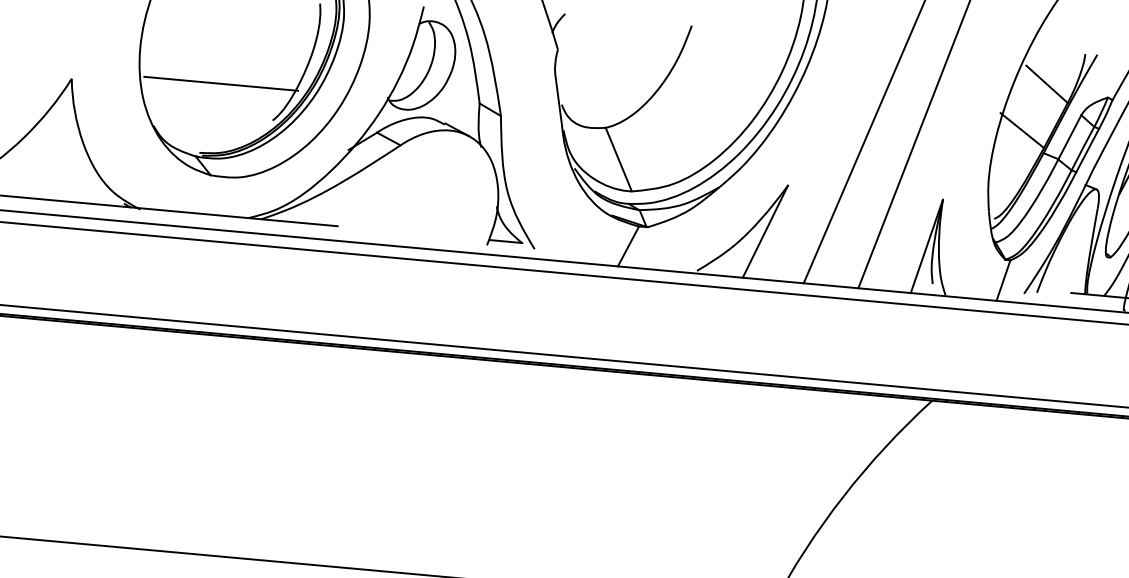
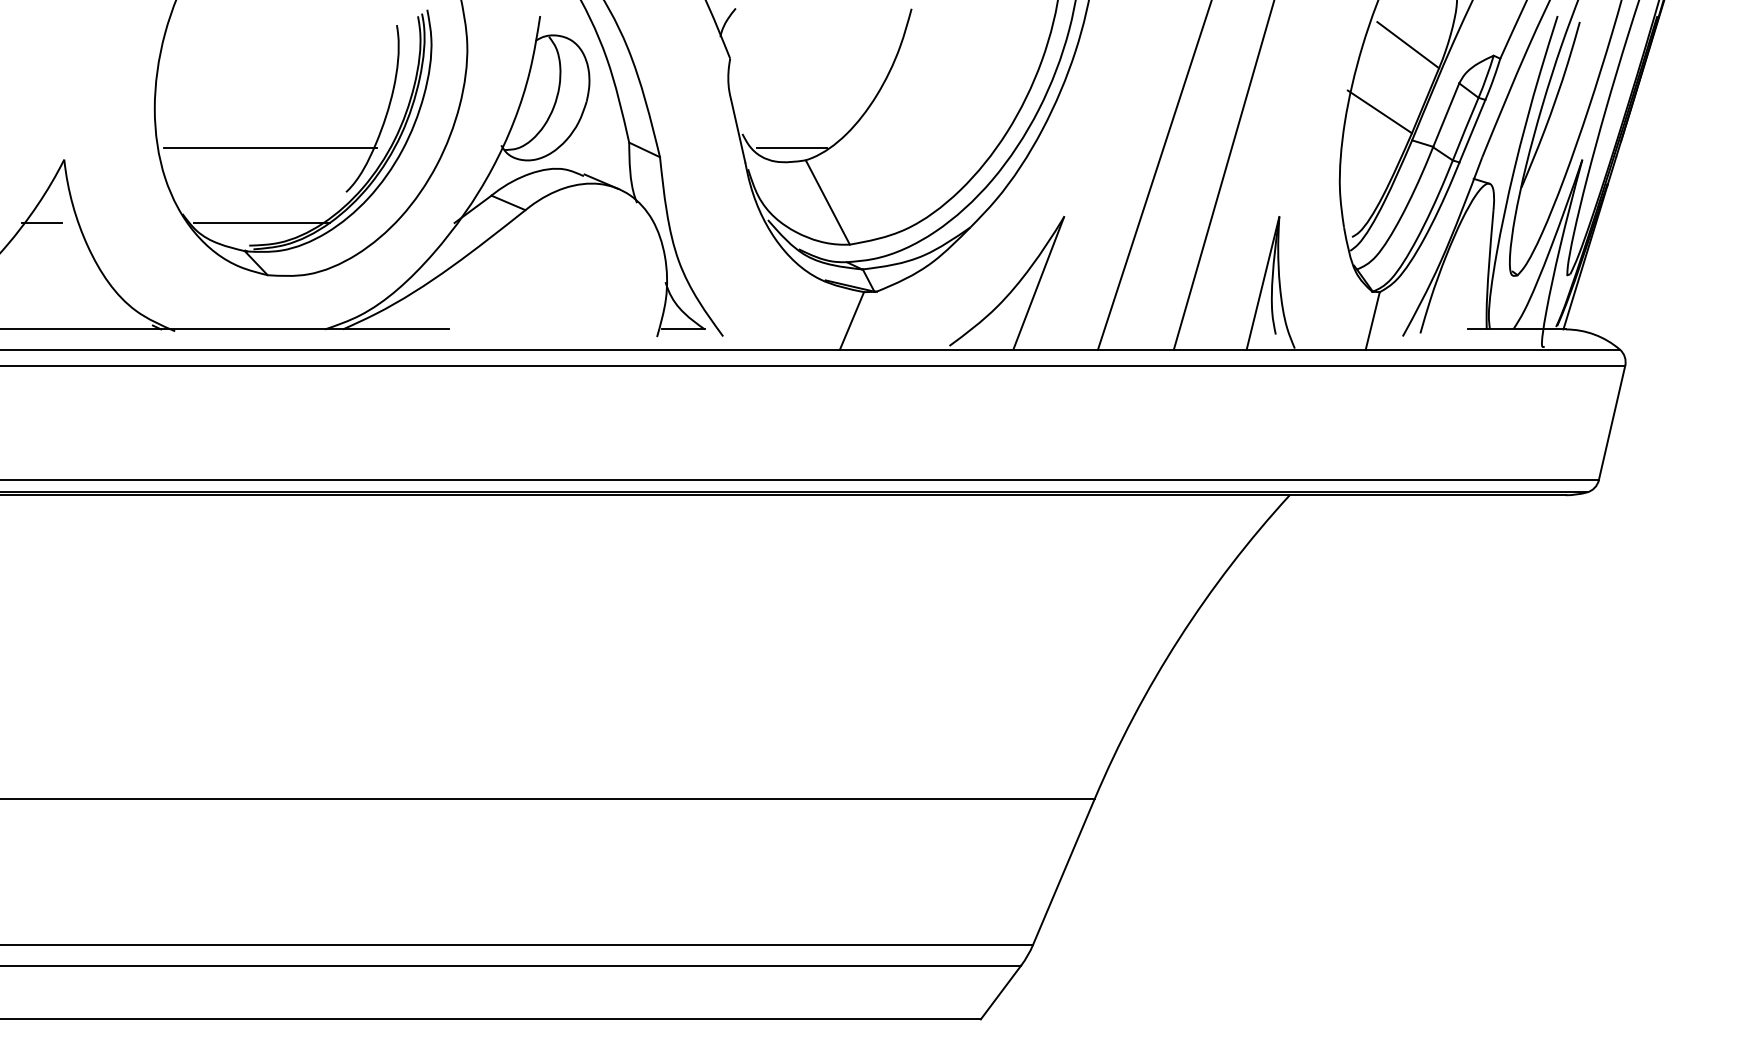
line: (596, 117) -> (791, 147), added
line: (51, 123) -> (41, 223), added
line: (210, 137) -> (262, 223), added

